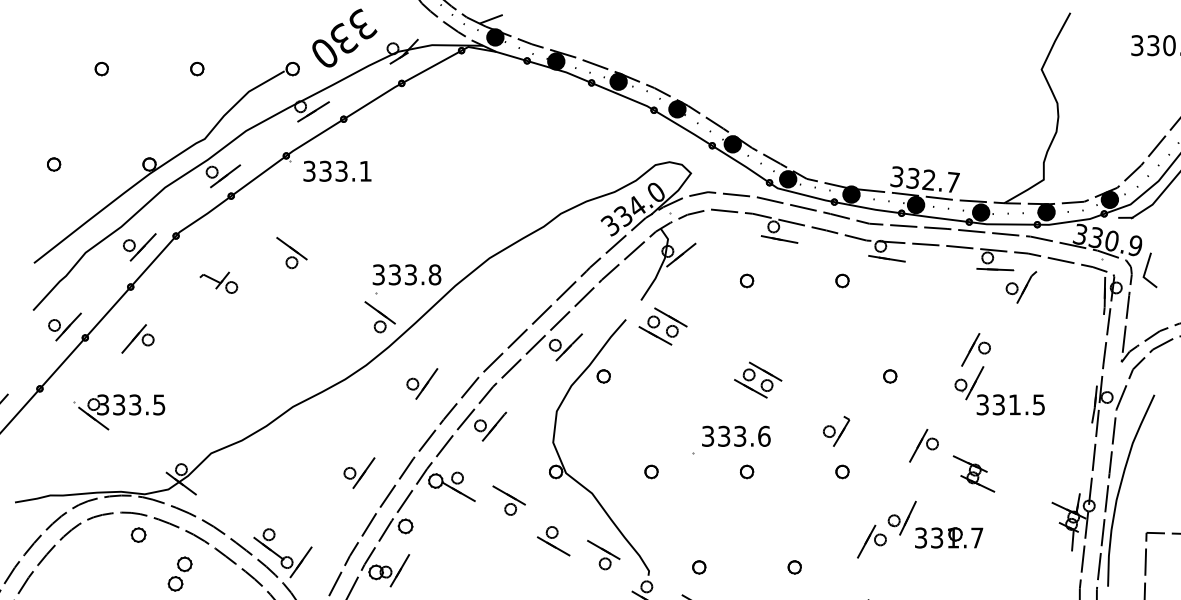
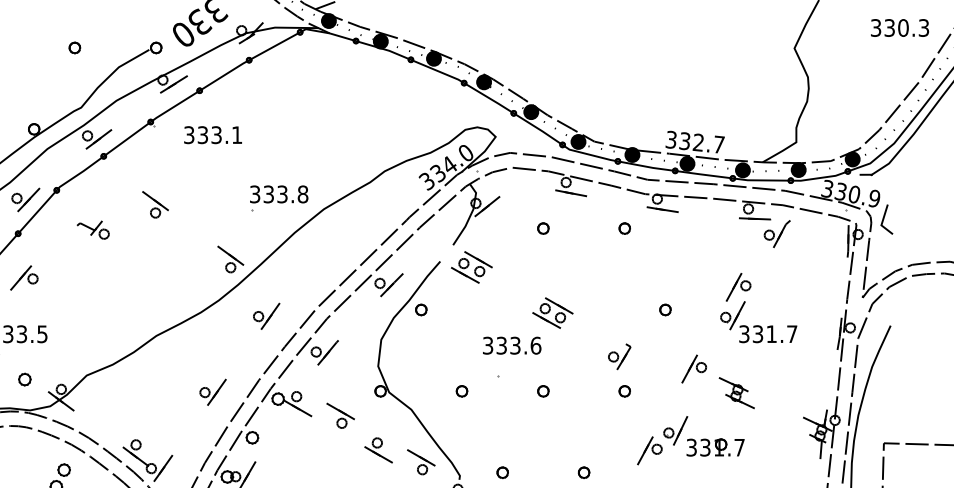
text: (337, 170) -> (213, 134), moved
part: (406, 279) -> (278, 198), moved
text: (1038, 404) -> (791, 333), 331.5 -> 331.7
text: (736, 435) -> (512, 344), moved
part: (138, 534) -> (24, 379), moved

